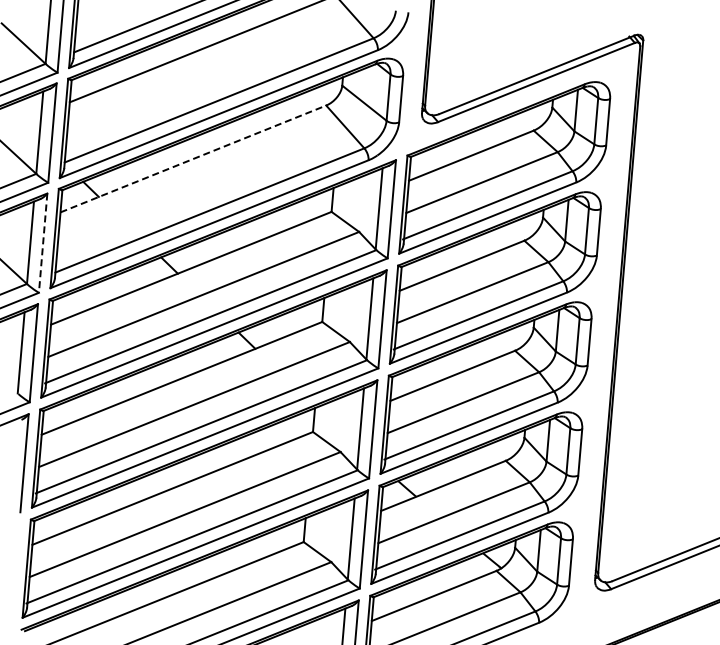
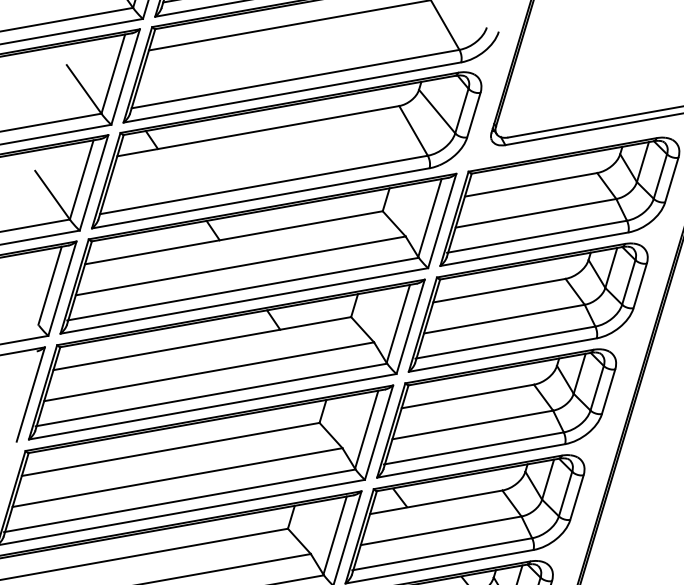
line: (193, 158) -> (258, 130), dashed -> solid
line: (43, 243) -> (94, 183), dashed -> solid

